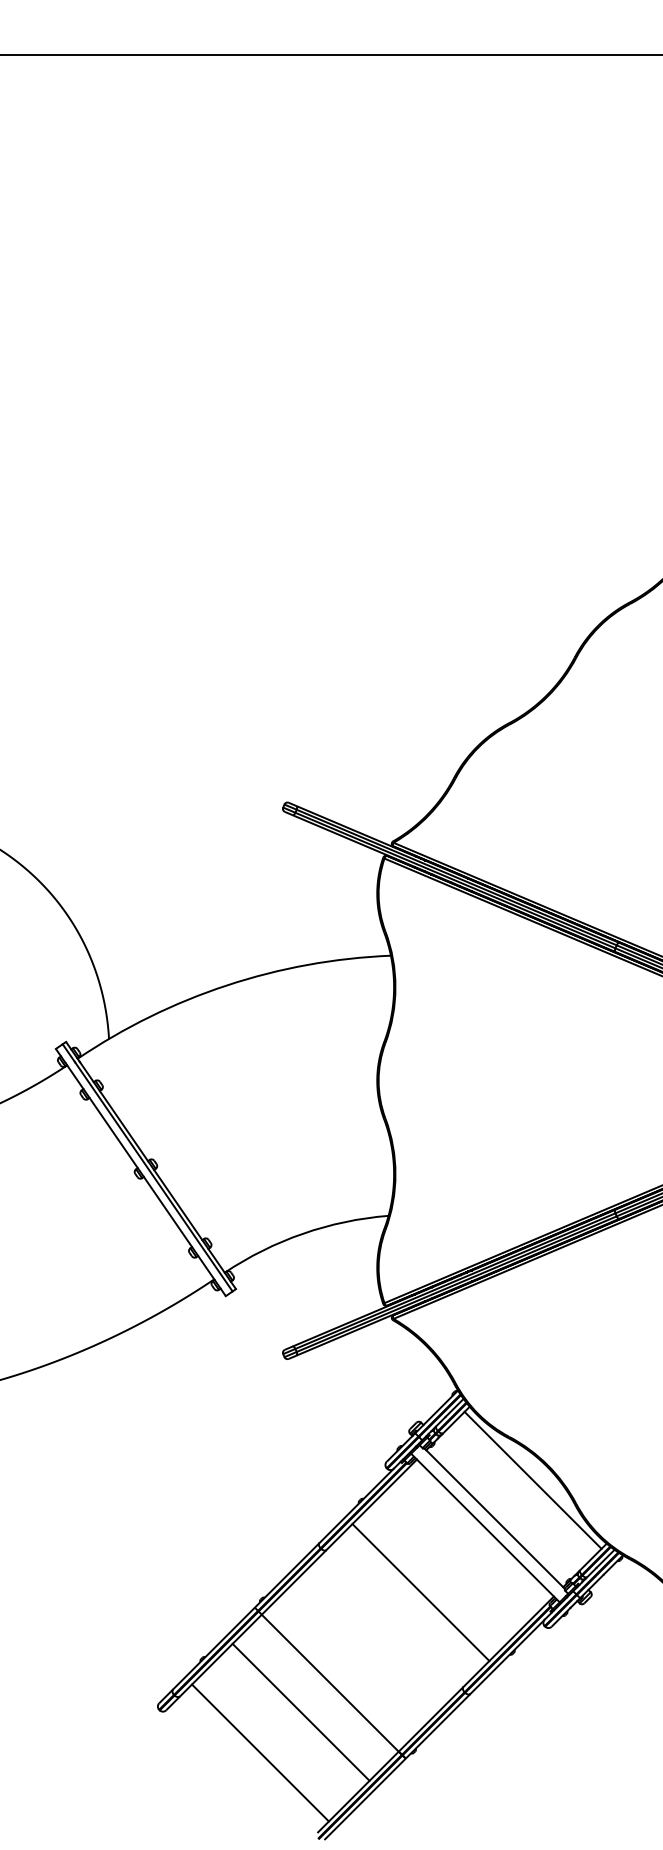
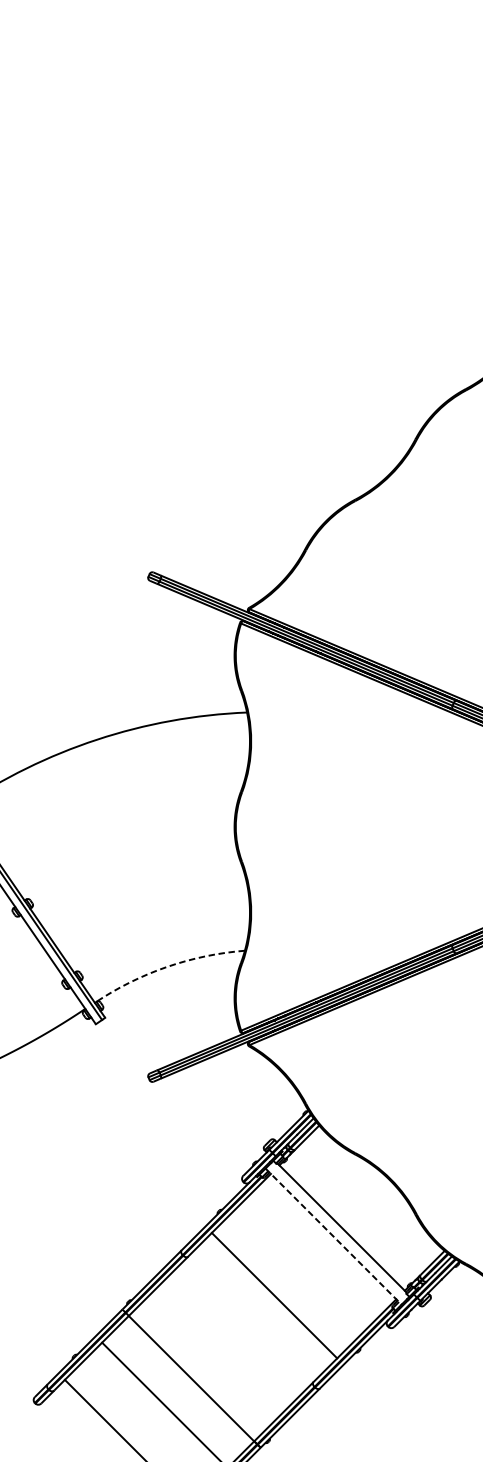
arc: (302, 1233) -> (166, 966), solid -> dashed
line: (532, 1479) -> (376, 1192), removed
line: (485, 1528) -> (333, 1237), solid -> dashed

